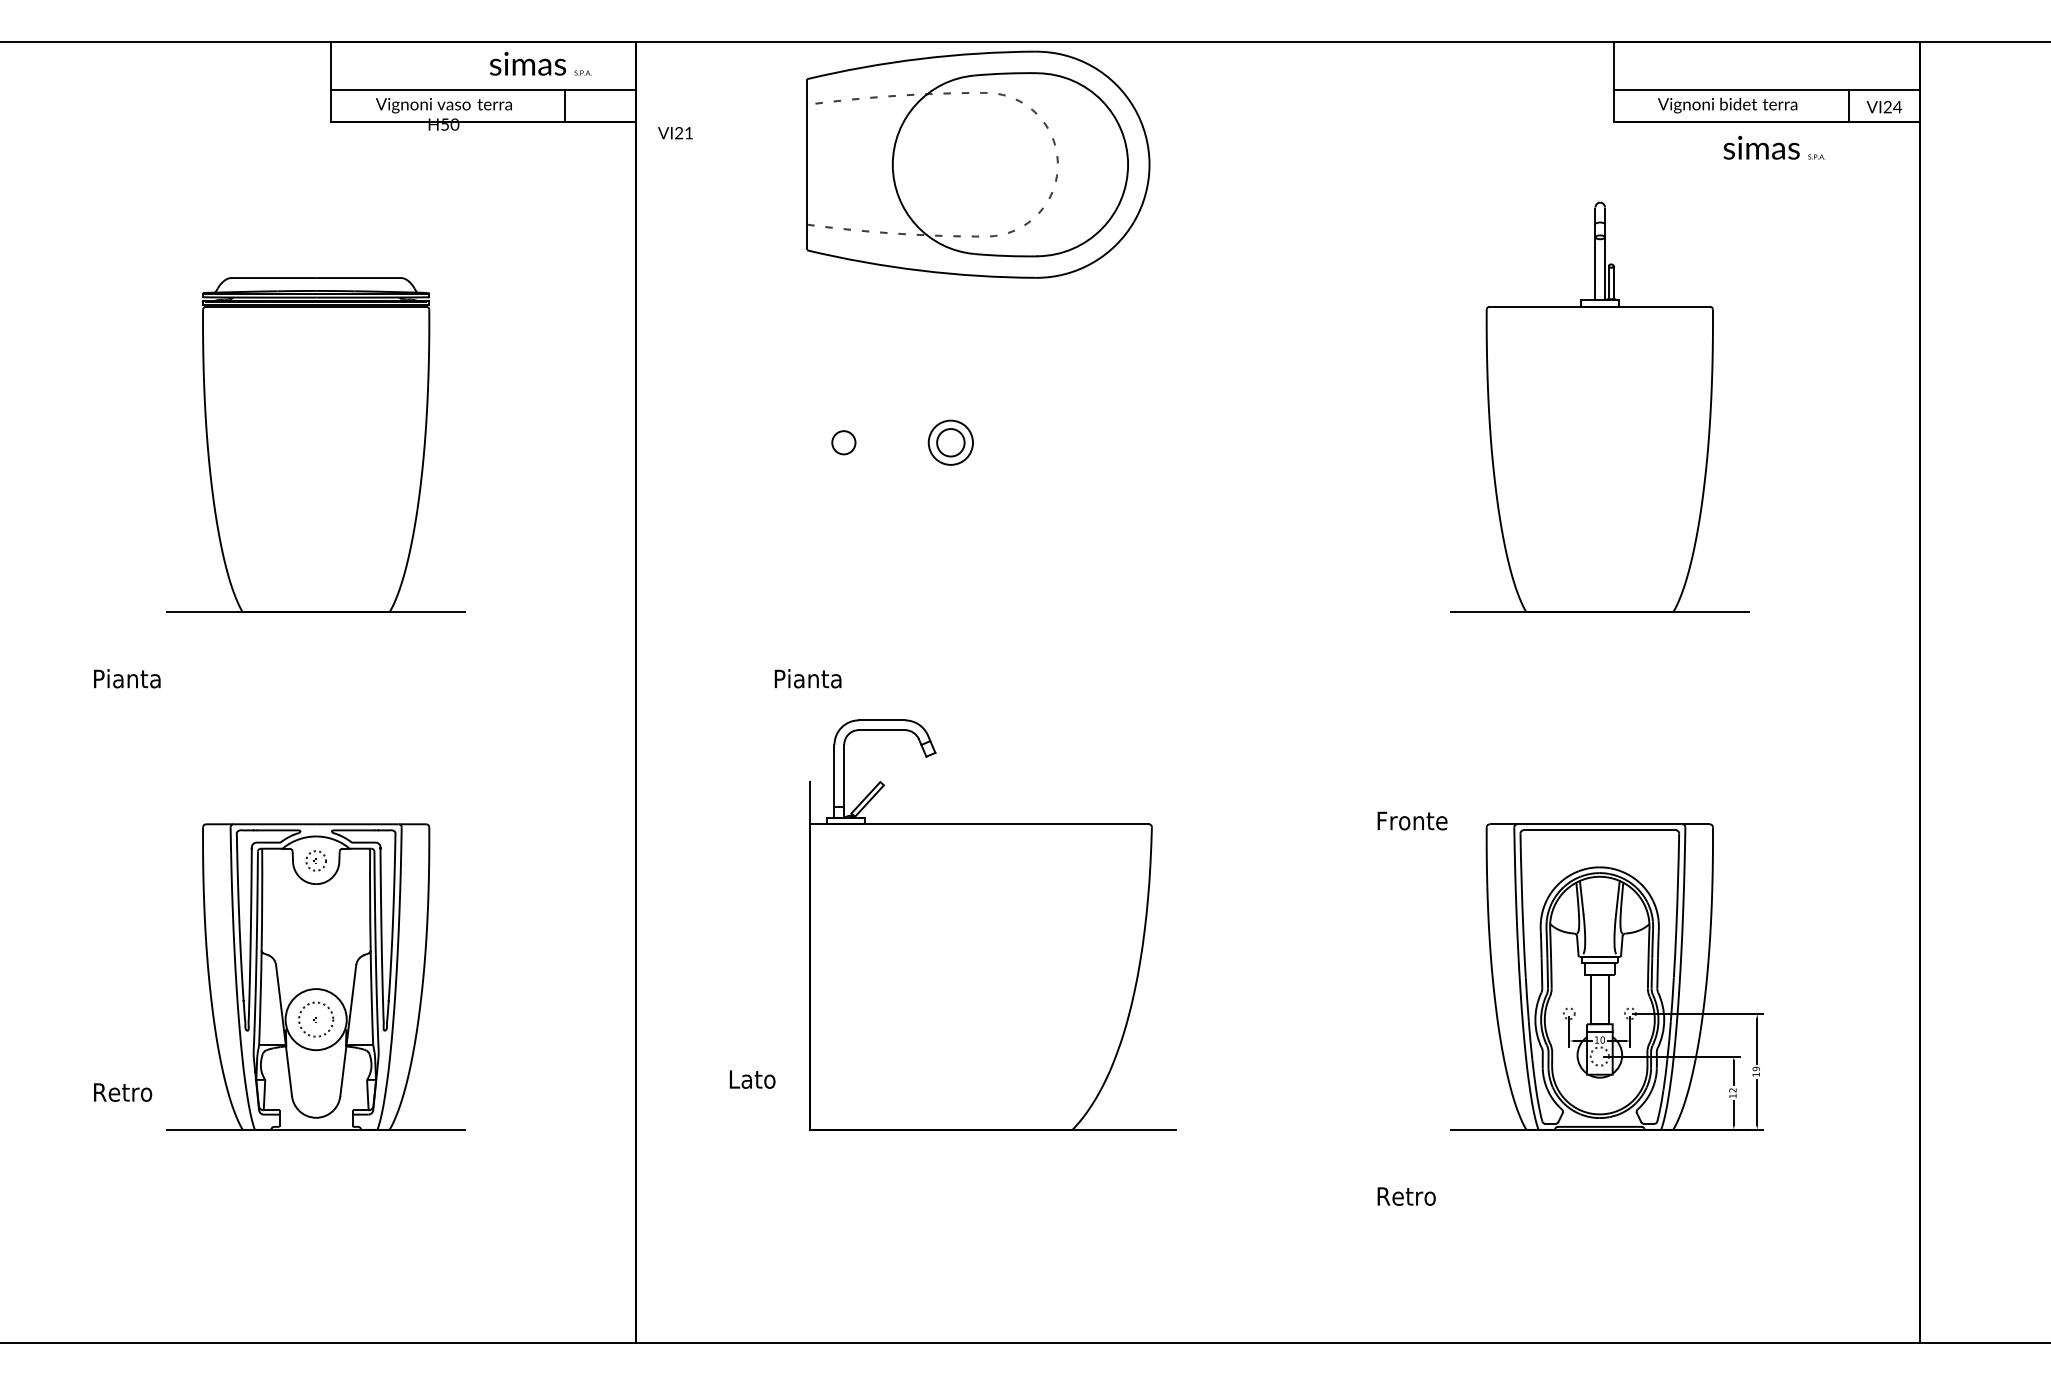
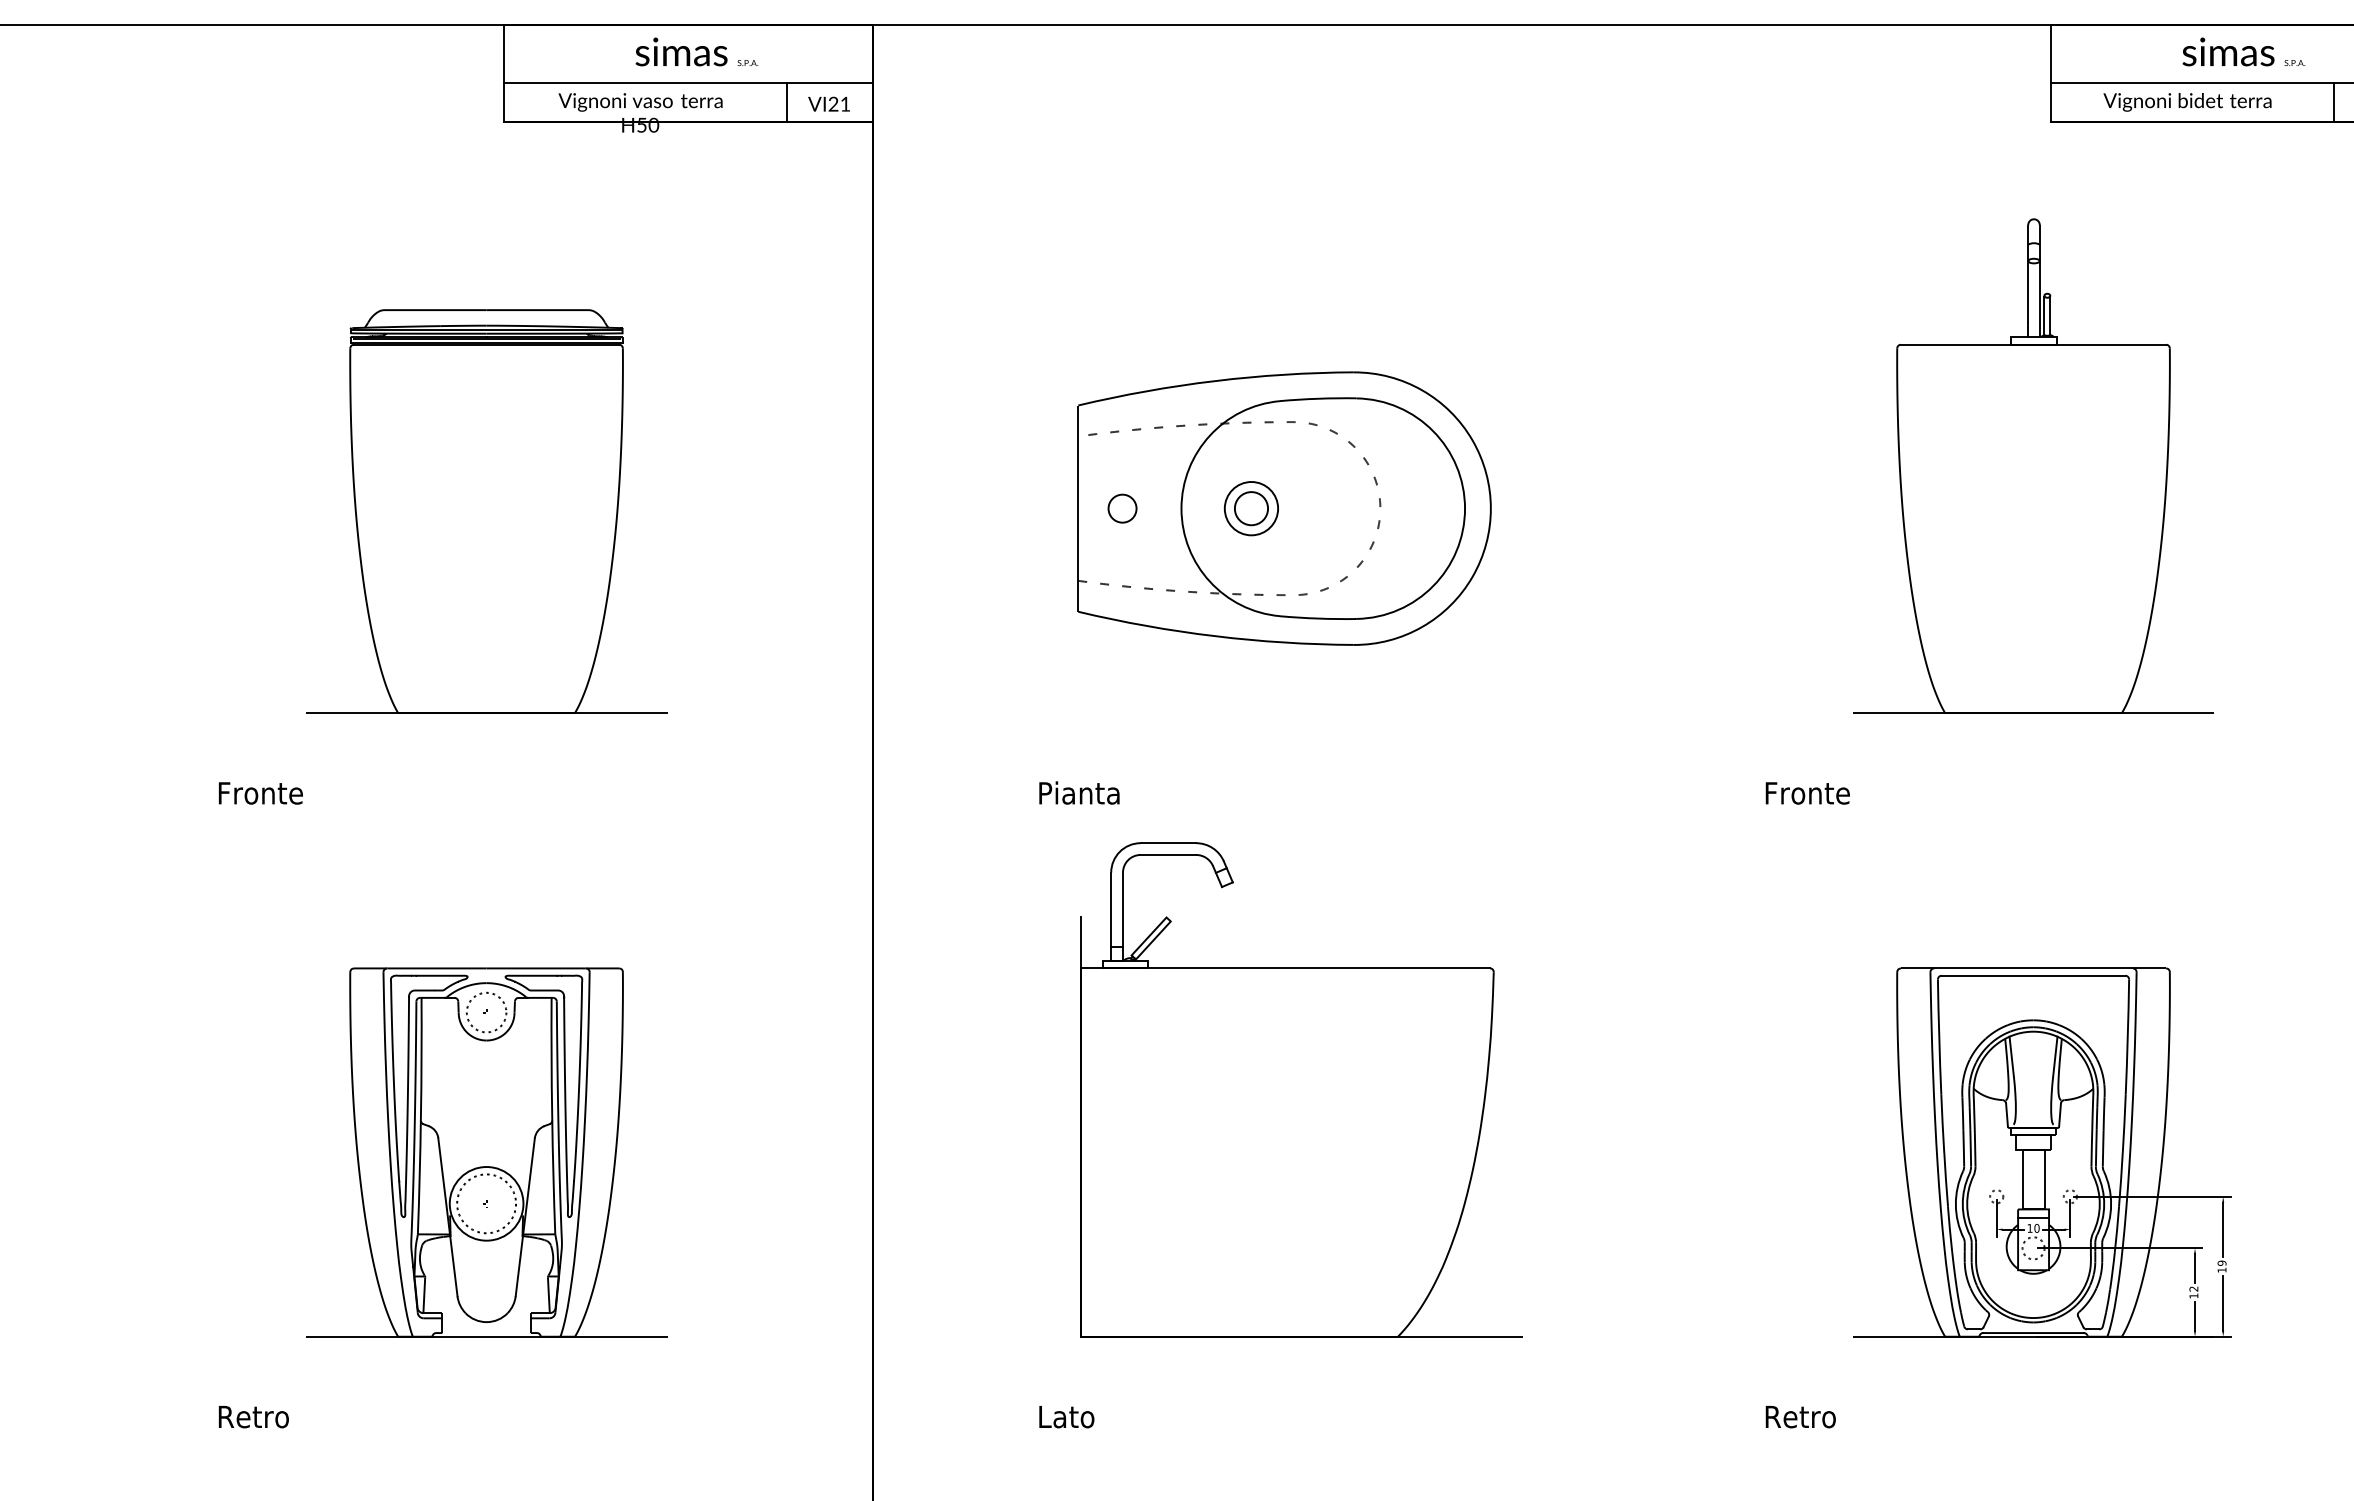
text: (540, 63) -> (696, 51), moved
text: (675, 133) -> (829, 104), moved
text: (1774, 147) -> (2244, 51), moved
part: (978, 164) -> (1284, 508), moved
text: (129, 678) -> (261, 792), Pianta -> Fronte
text: (1412, 820) -> (1807, 792), moved
circle: (315, 860) -> (485, 1012), size x1.67
circle: (315, 1019) -> (485, 1203), size x1.43
text: (752, 1079) -> (1066, 1416), moved
text: (123, 1092) -> (254, 1416), moved

